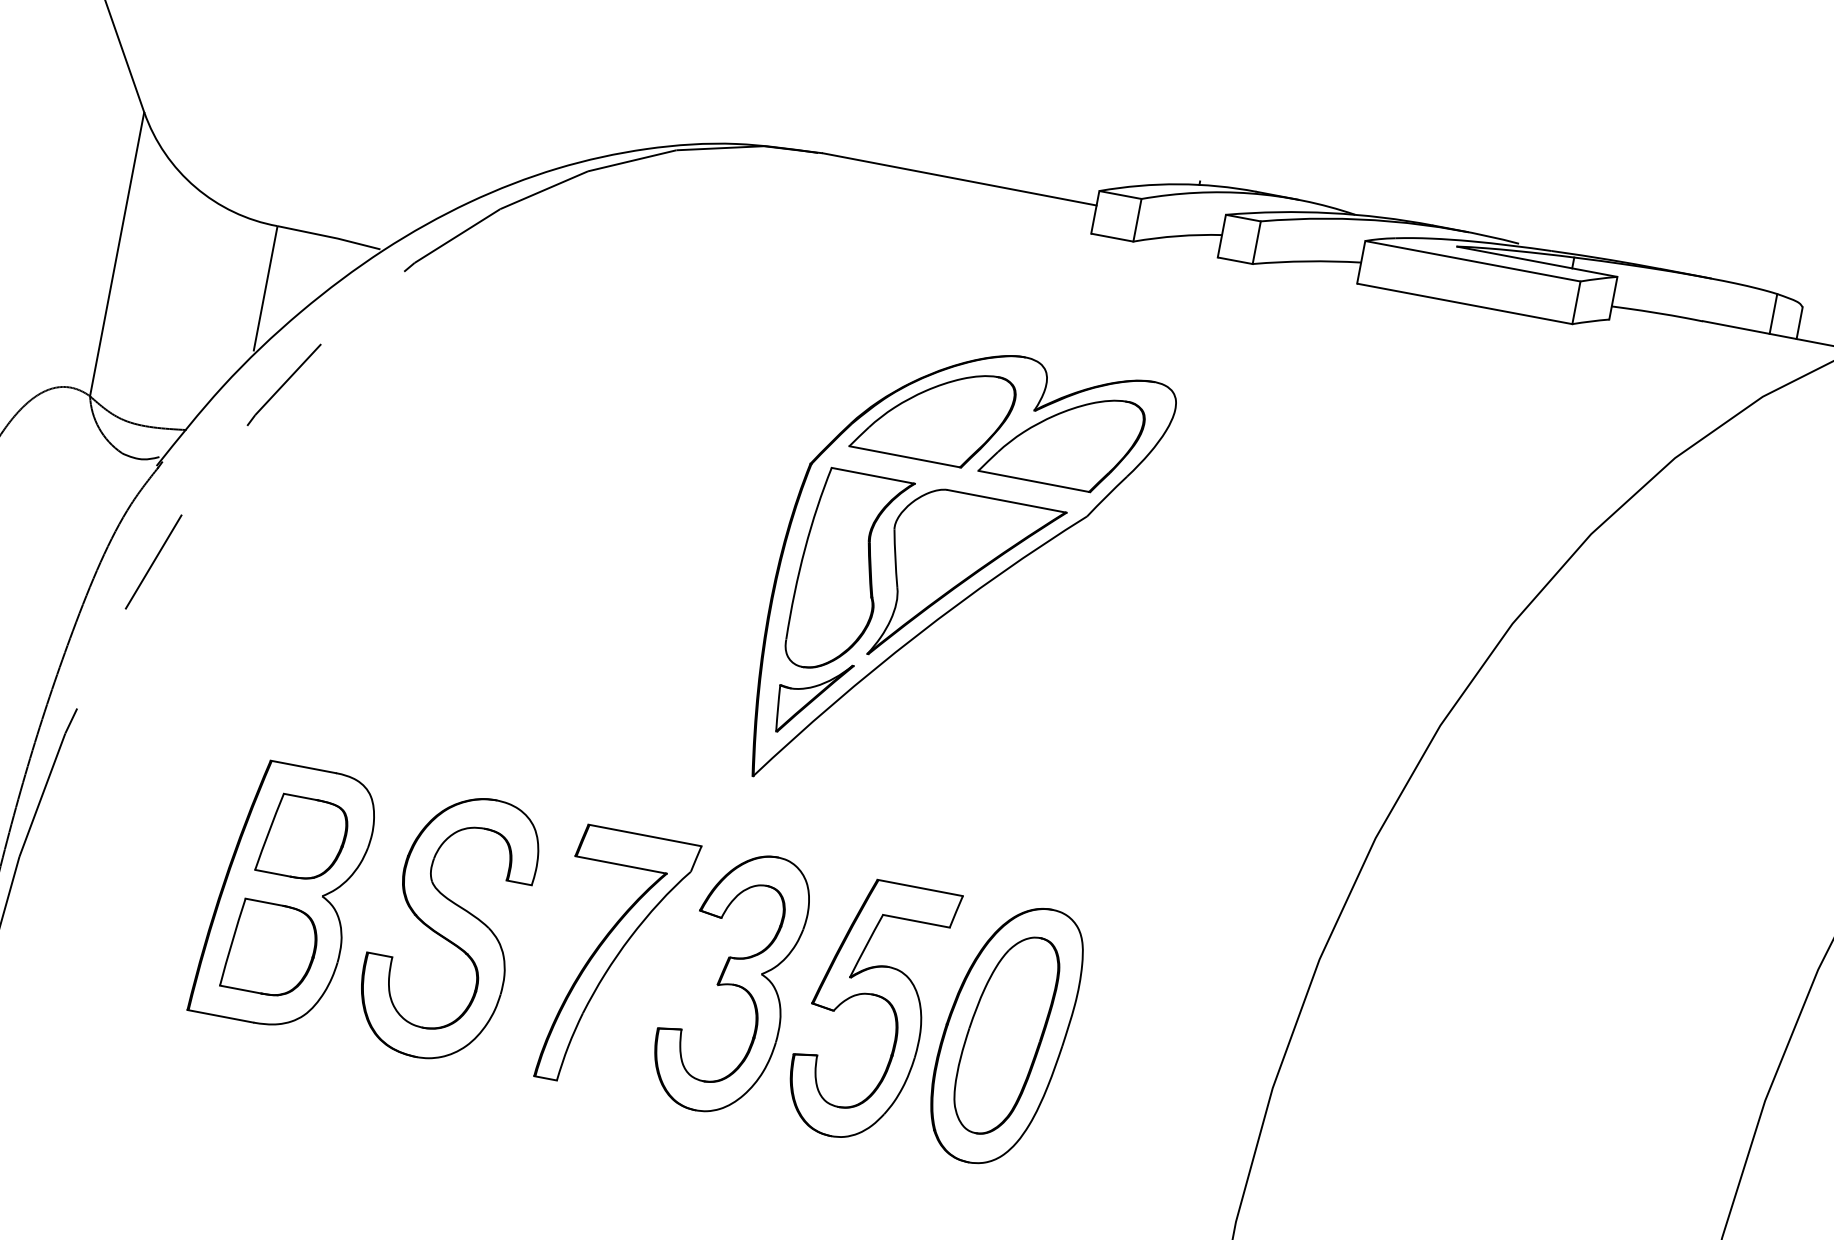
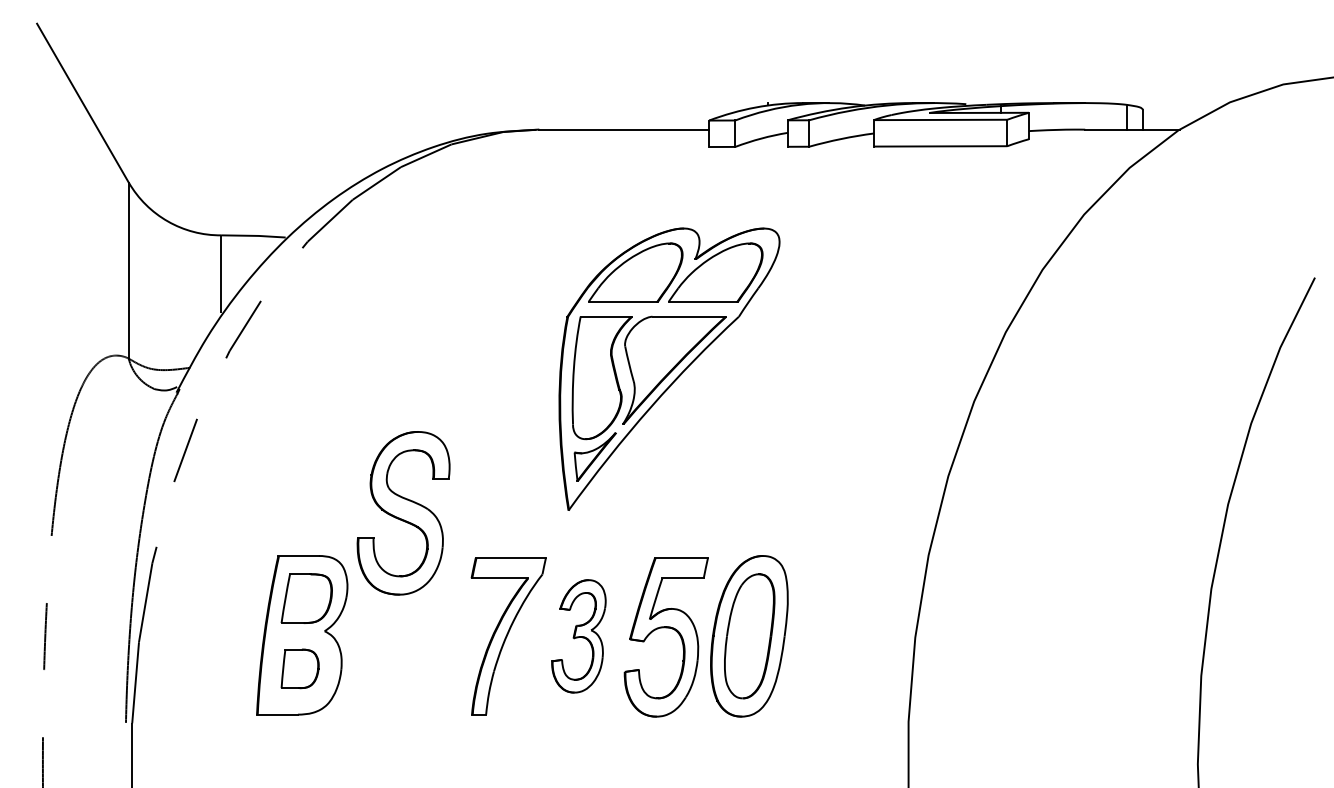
part: (448, 927) -> (403, 513), moved
part: (270, 948) -> (299, 668), size x0.7
part: (729, 982) -> (578, 636), size x0.7

